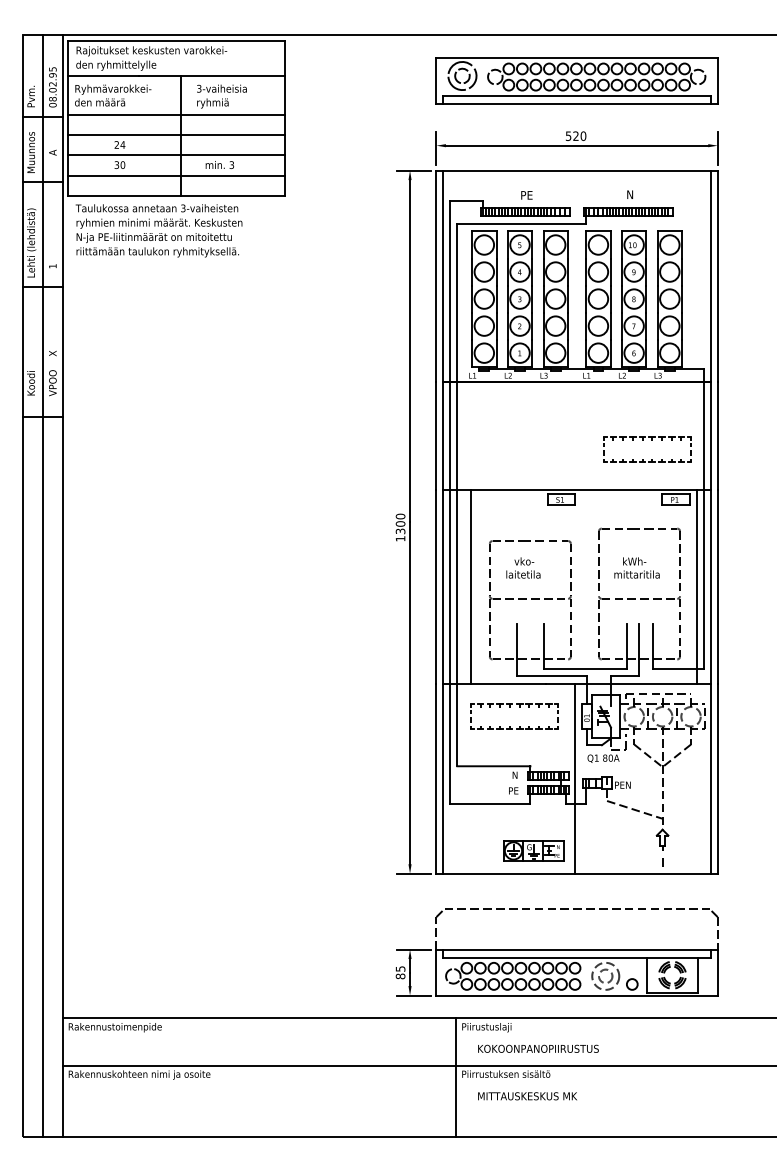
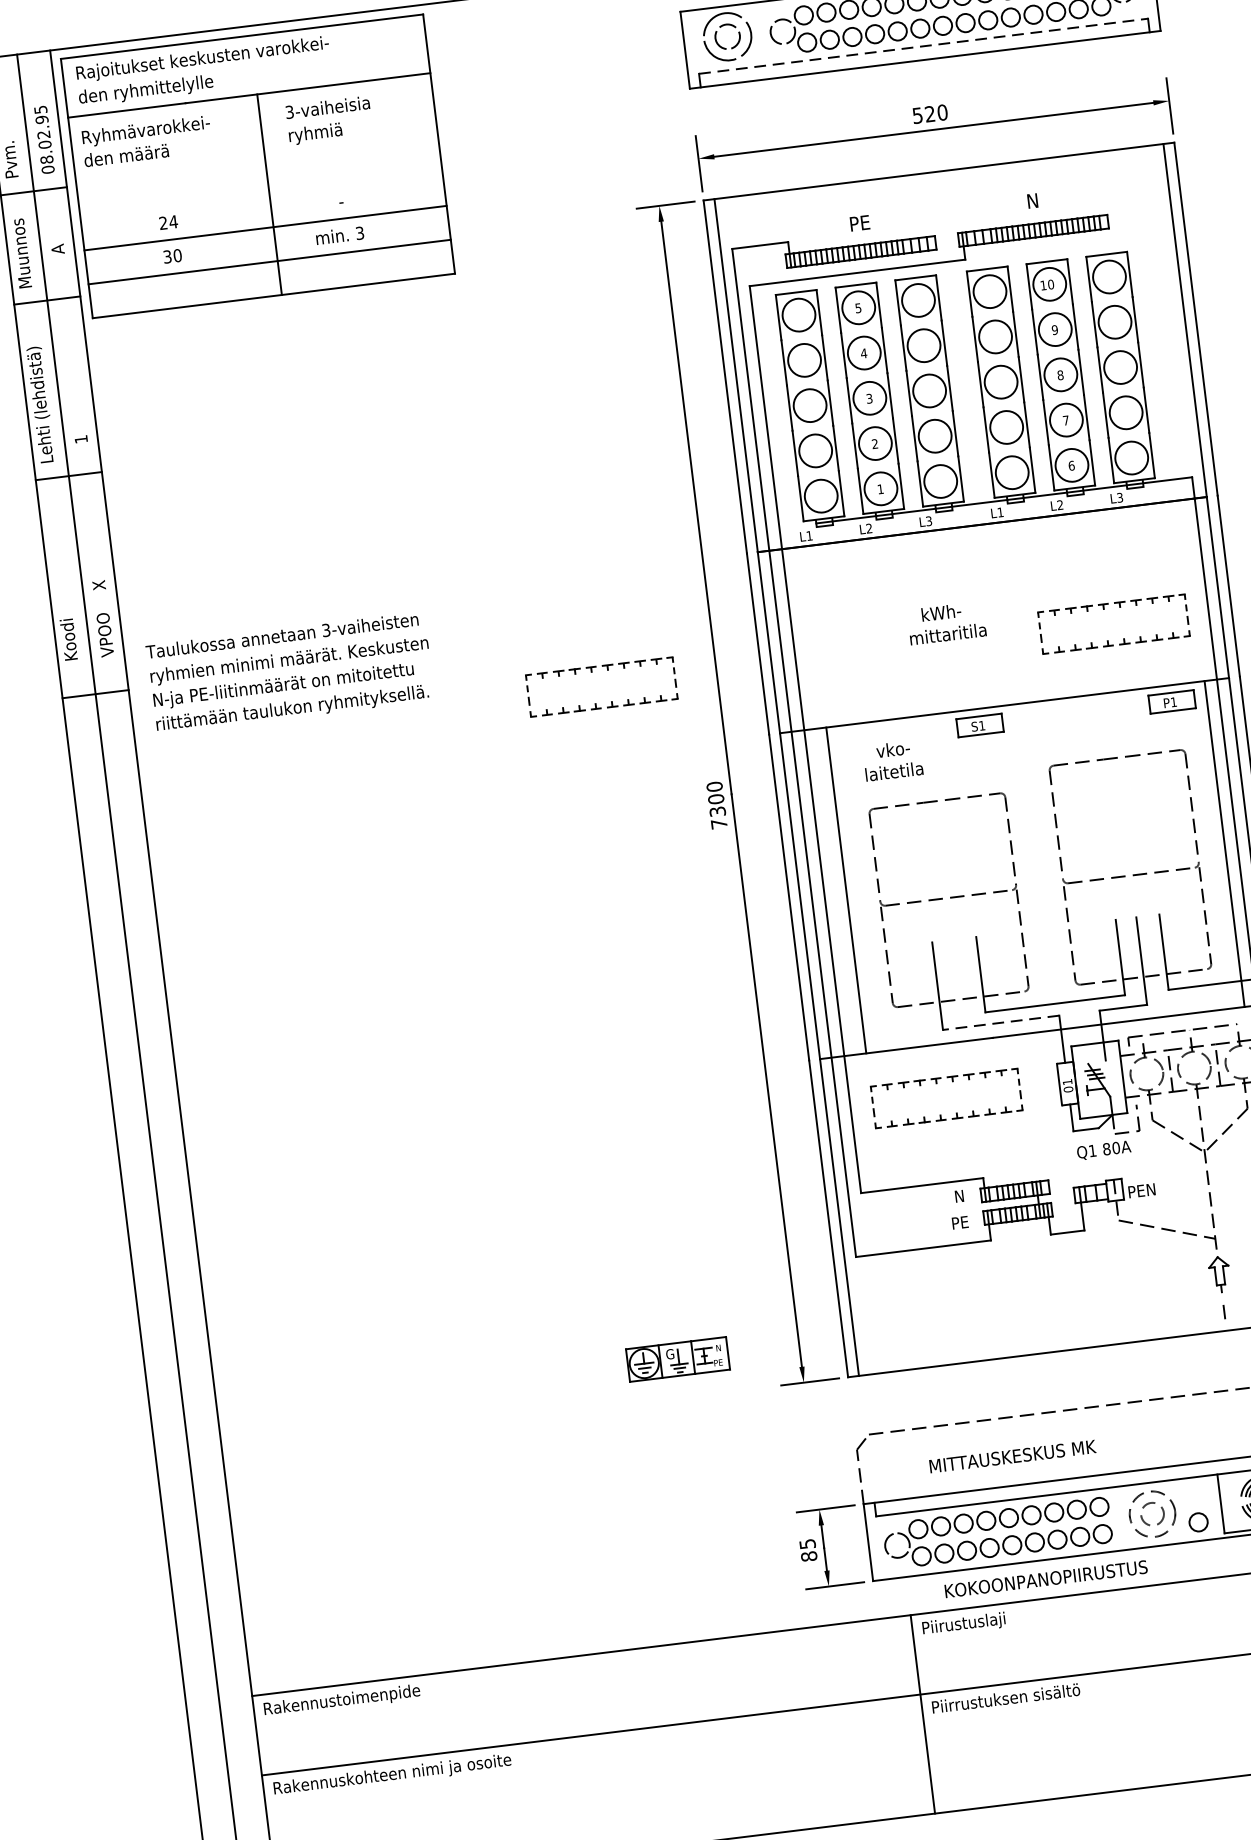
line: (577, 95) -> (924, 45), solid -> dashed
line: (176, 114) -> (256, 159), removed
line: (176, 135) -> (261, 195), removed
text: (158, 230) -> (289, 672), moved
part: (337, 440) -> (593, 672), added
text: (400, 538) -> (719, 823), 1300 -> 7300
text: (523, 567) -> (892, 759), moved
text: (636, 567) -> (945, 622), moved
line: (552, 676) -> (1001, 1023), solid -> dashed
line: (575, 778) -> (1061, 1189), removed
part: (533, 850) -> (677, 1358), moved
text: (538, 1048) -> (1046, 1578), moved
text: (527, 1096) -> (1012, 1456), moved

